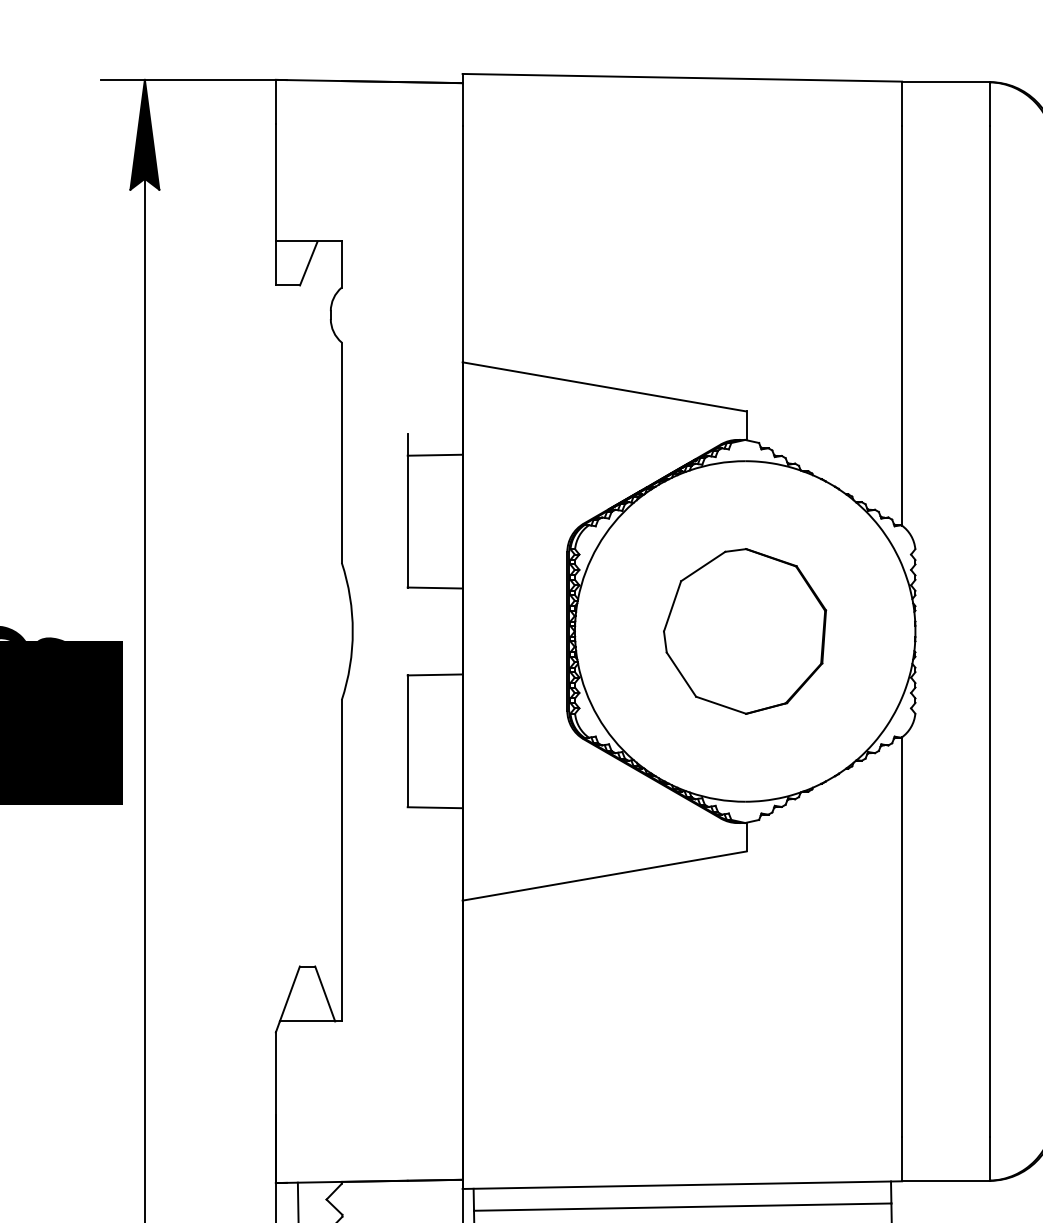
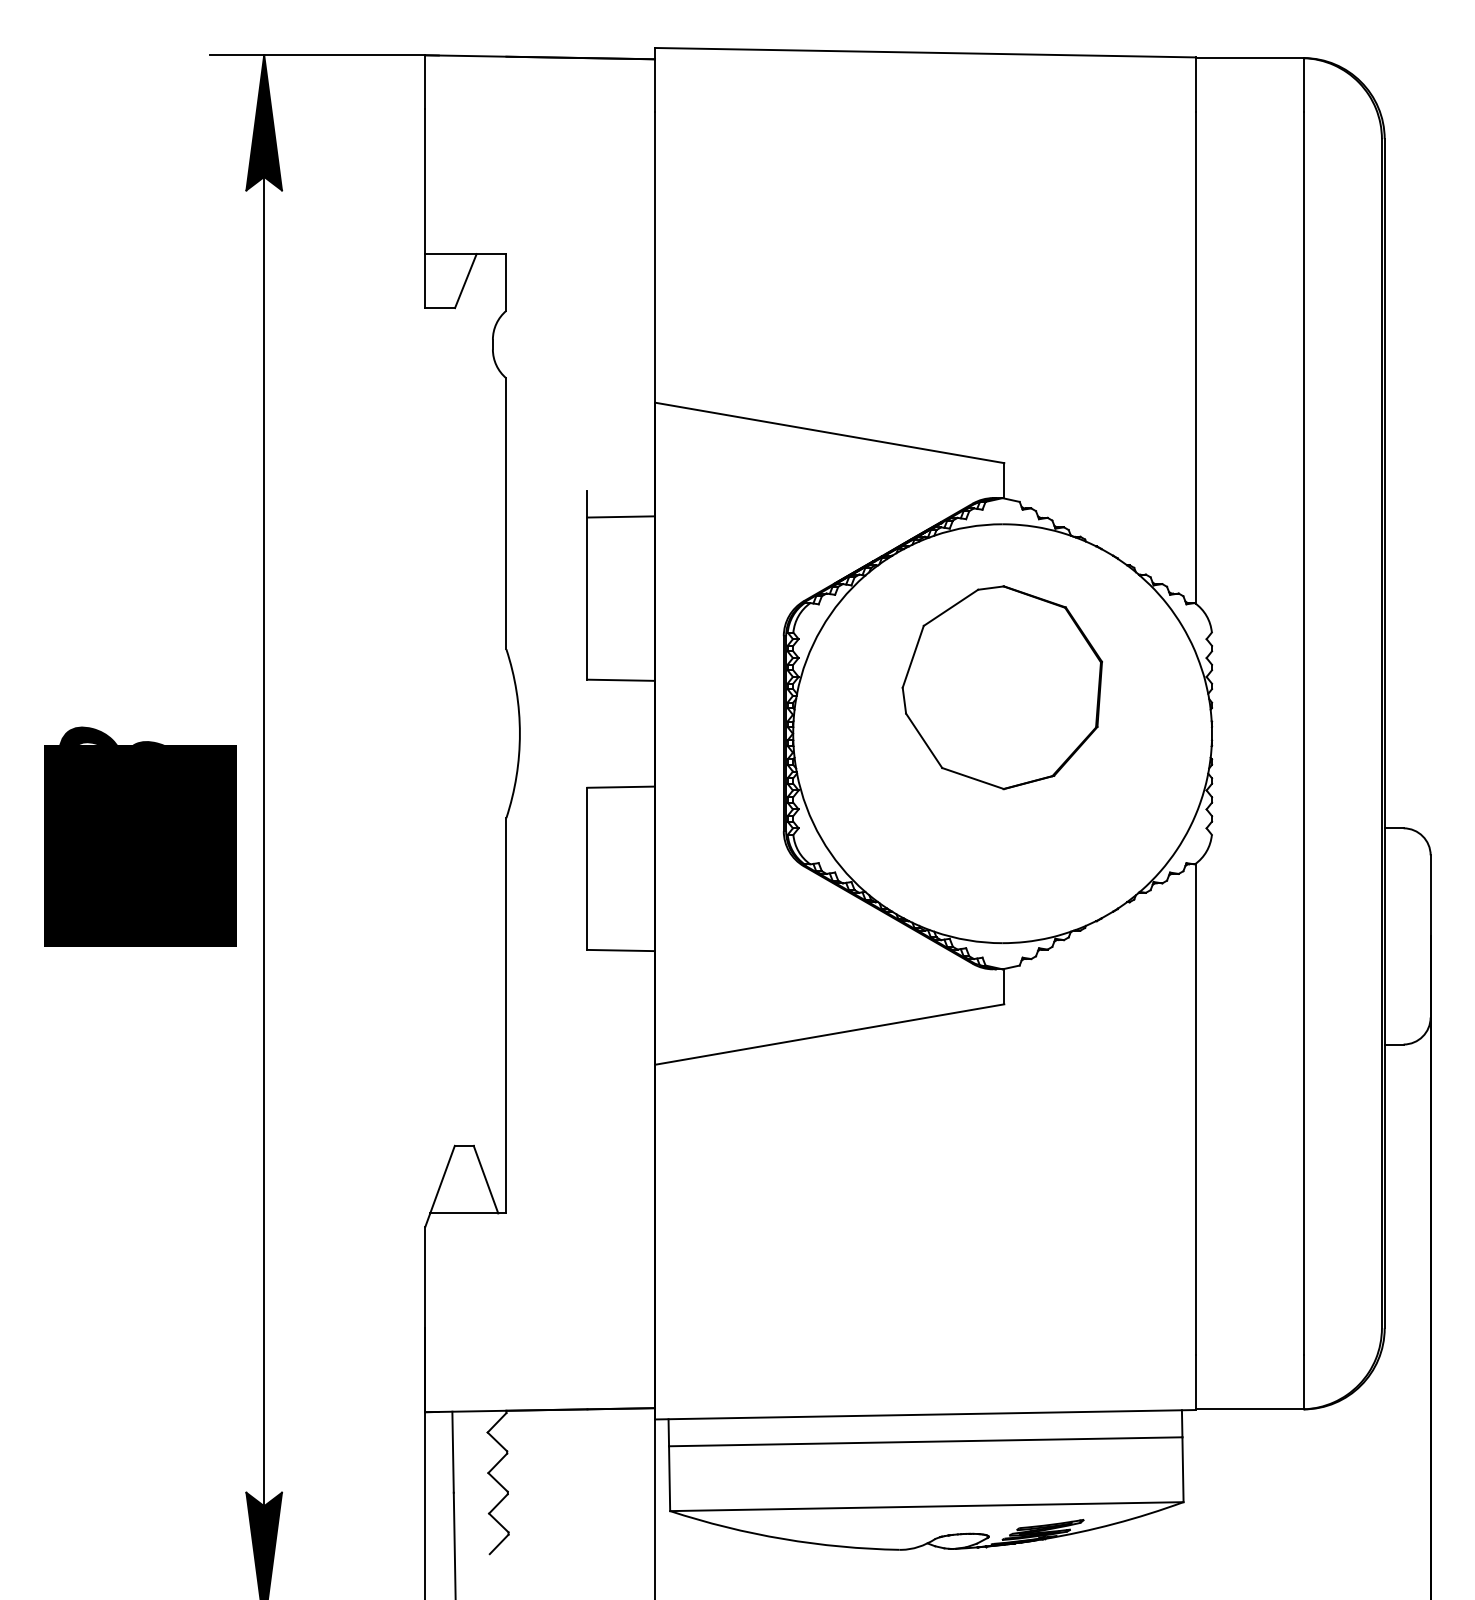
part: (744, 631) -> (1001, 687), moved

